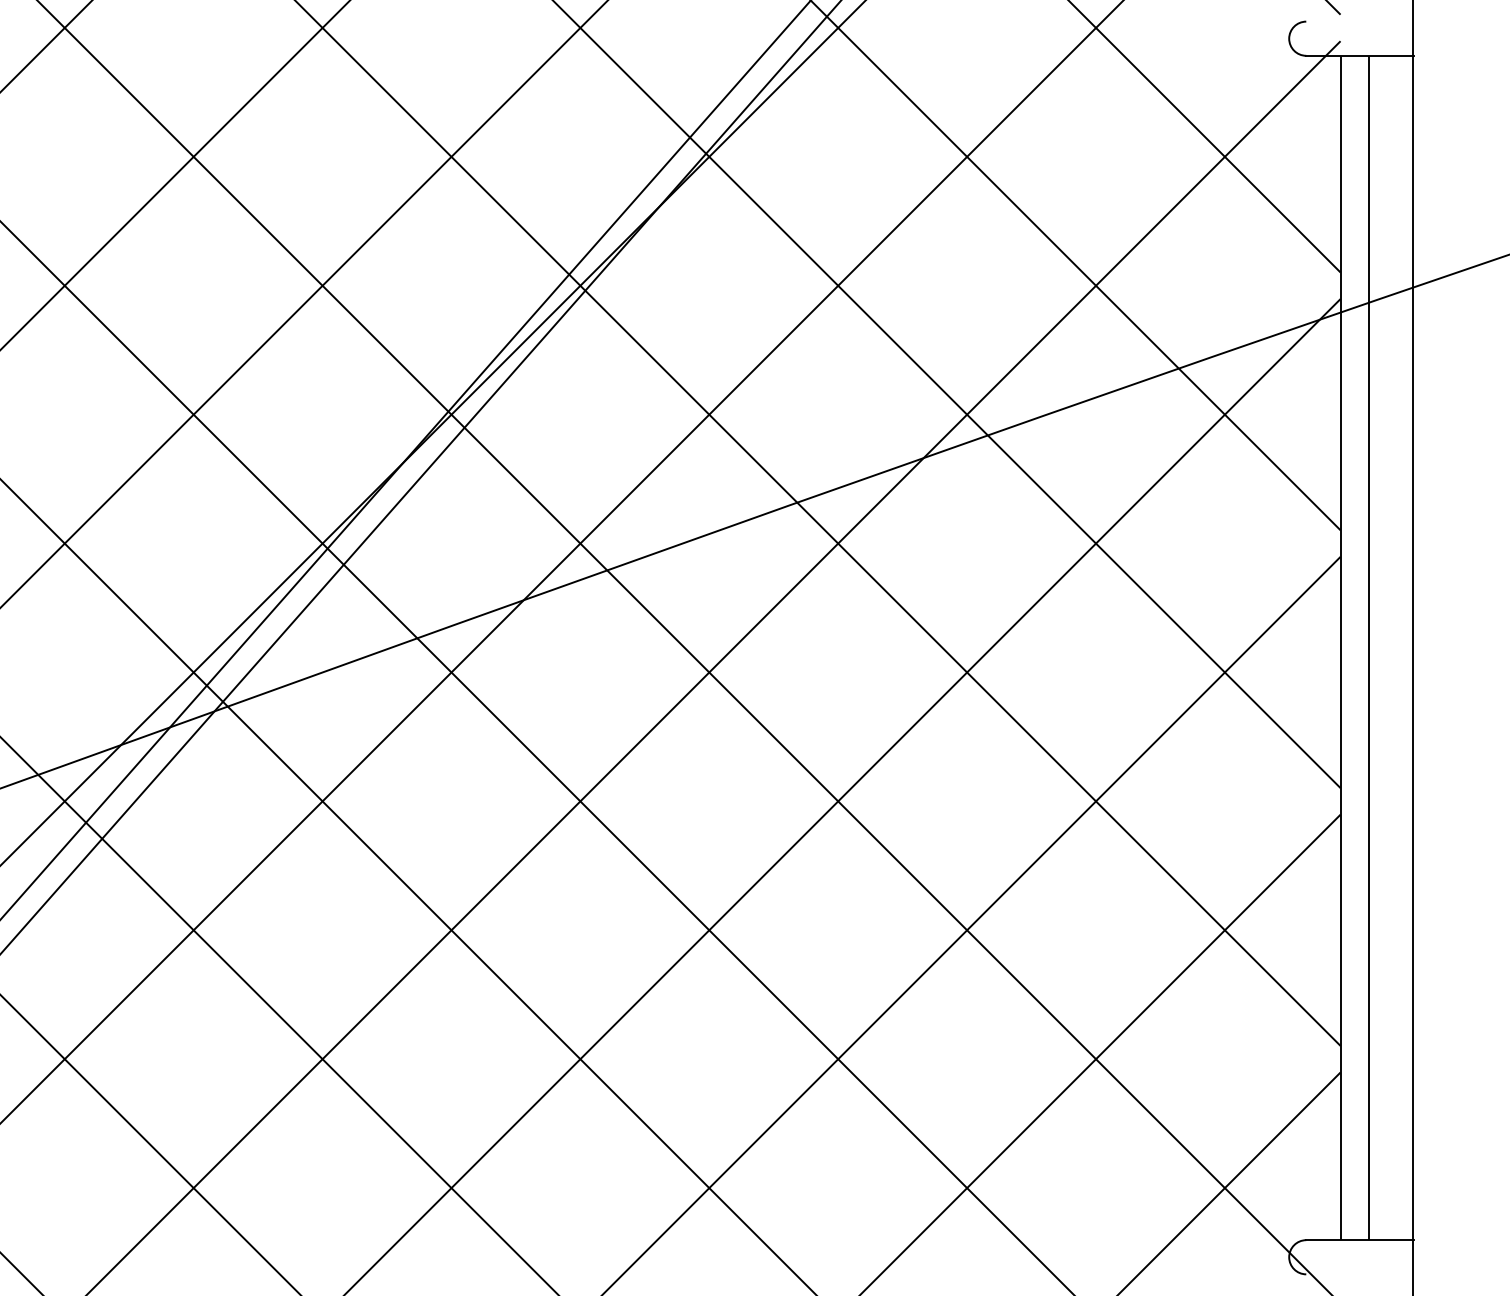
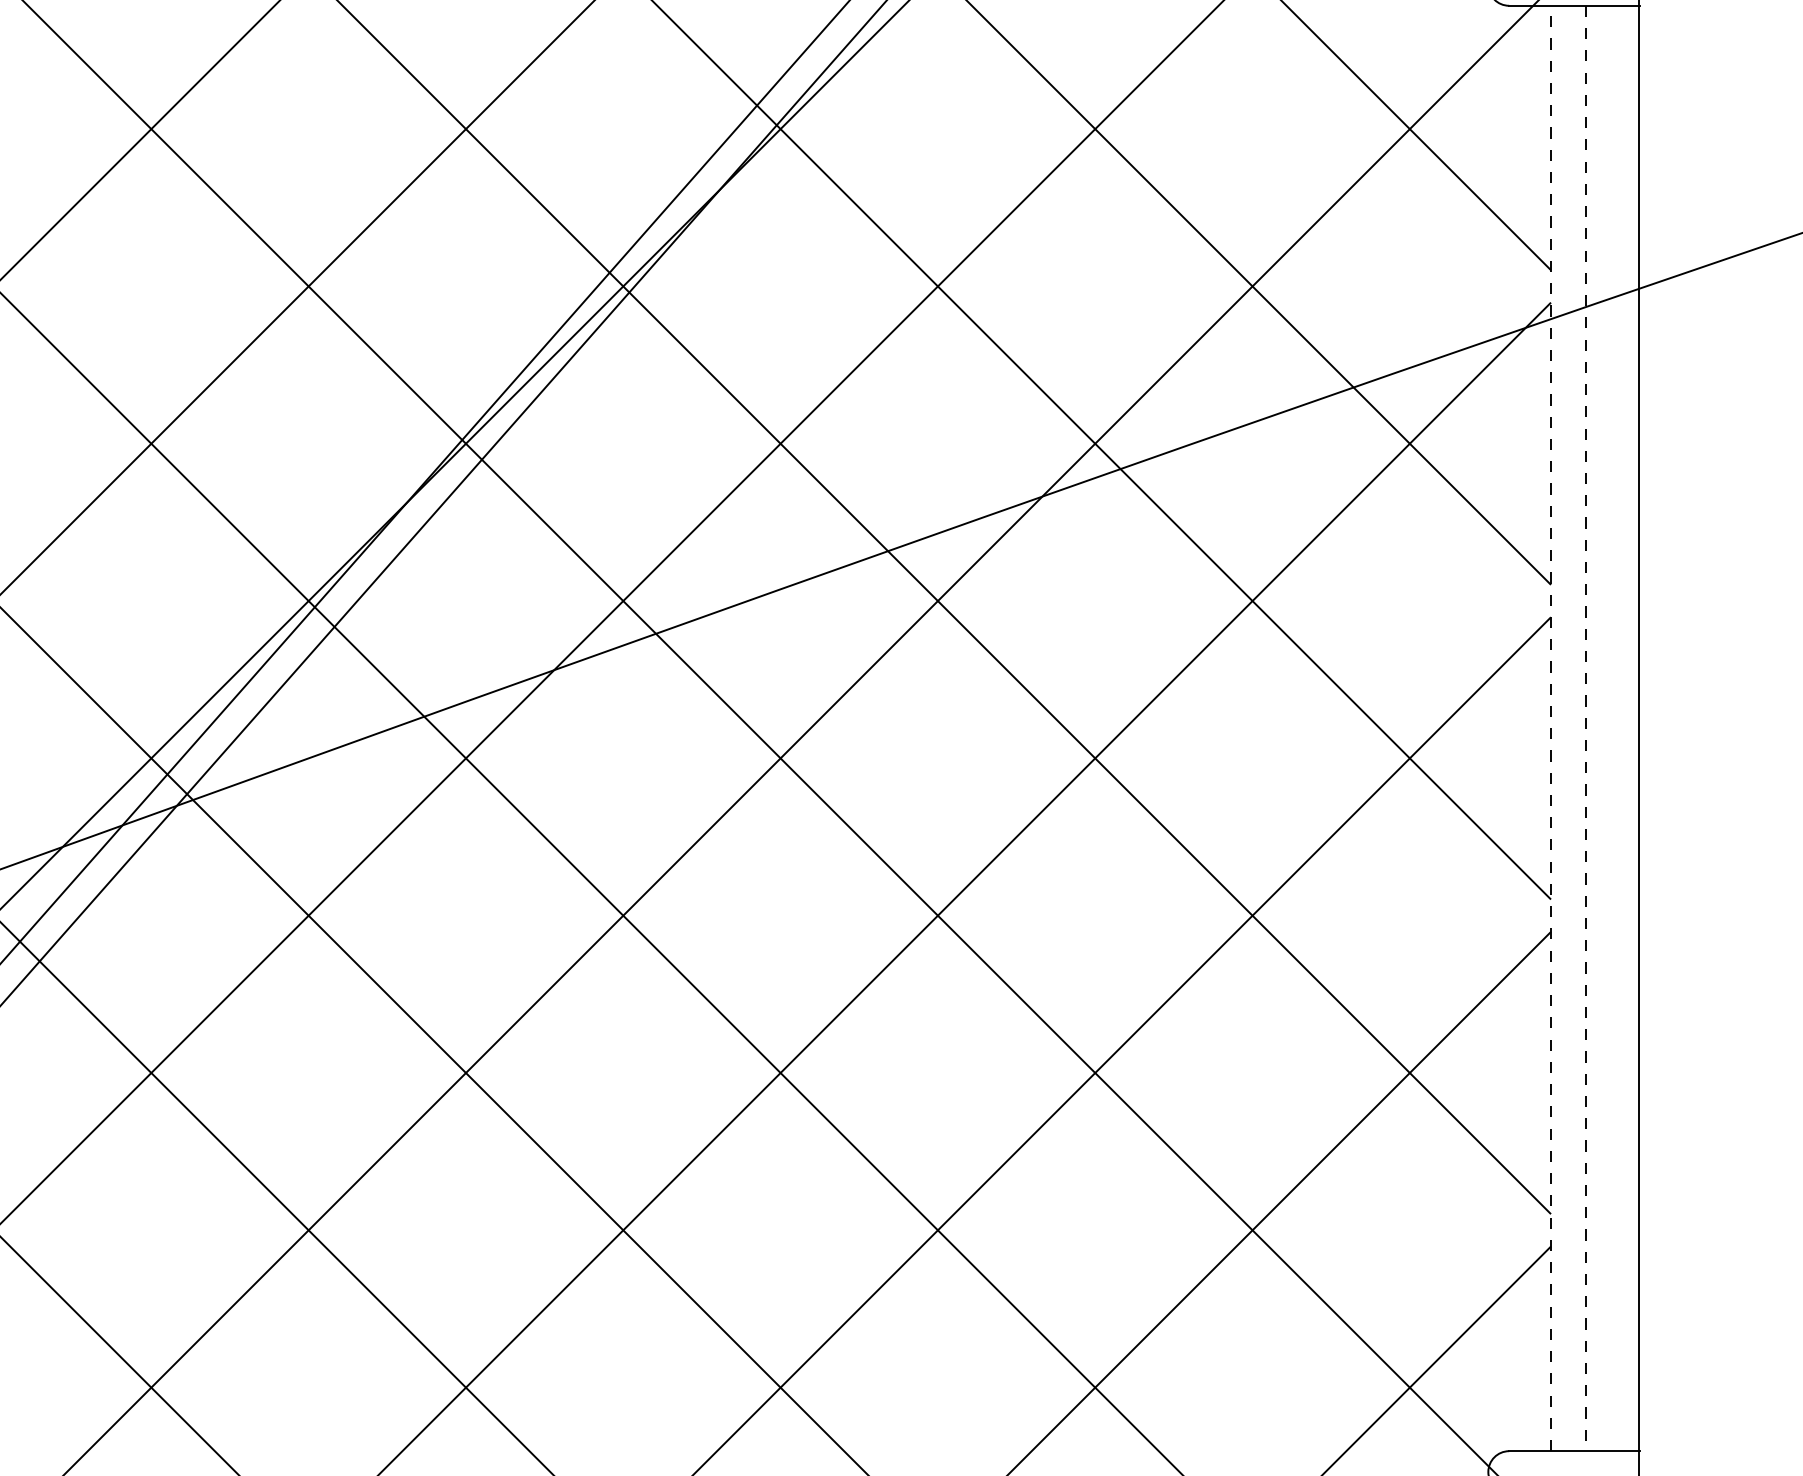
line: (1340, 647) -> (1550, 727), solid -> dashed
line: (1369, 648) -> (1586, 729), solid -> dashed

